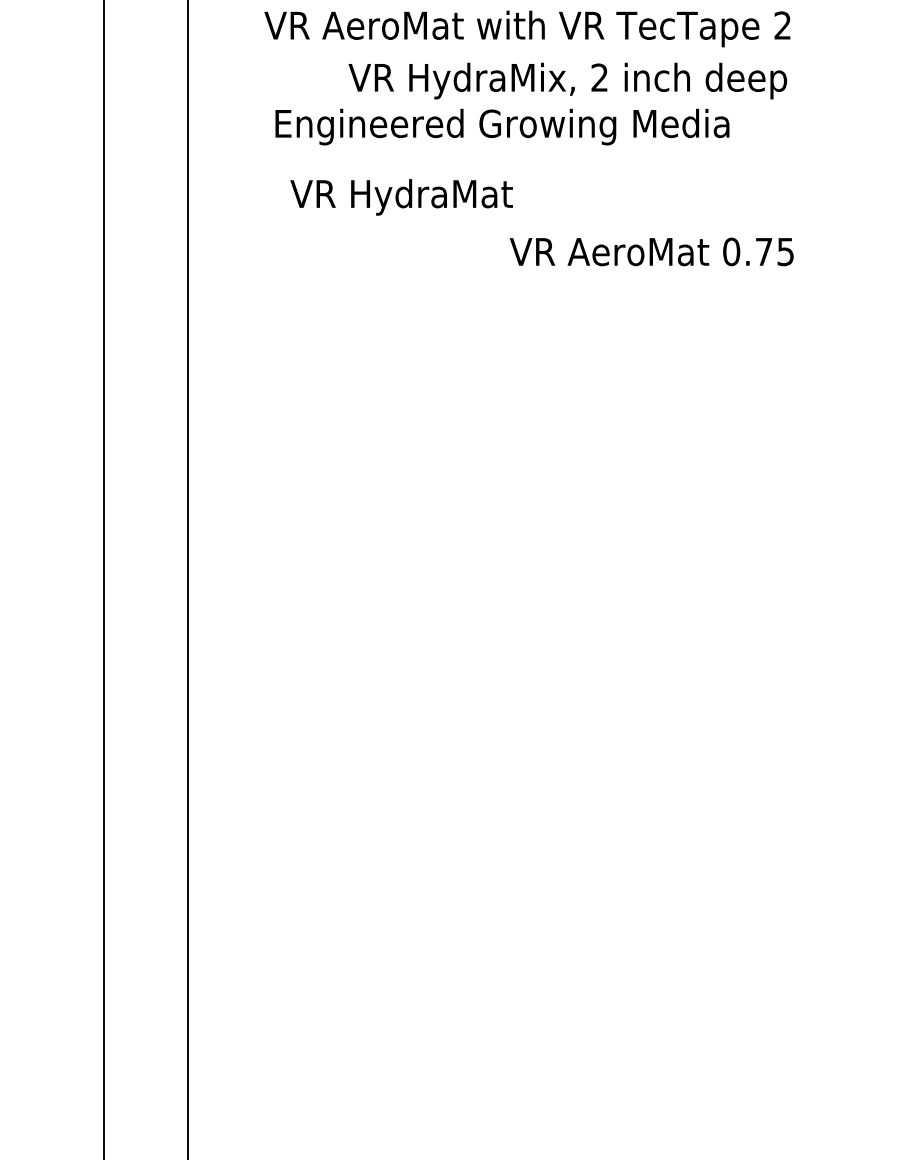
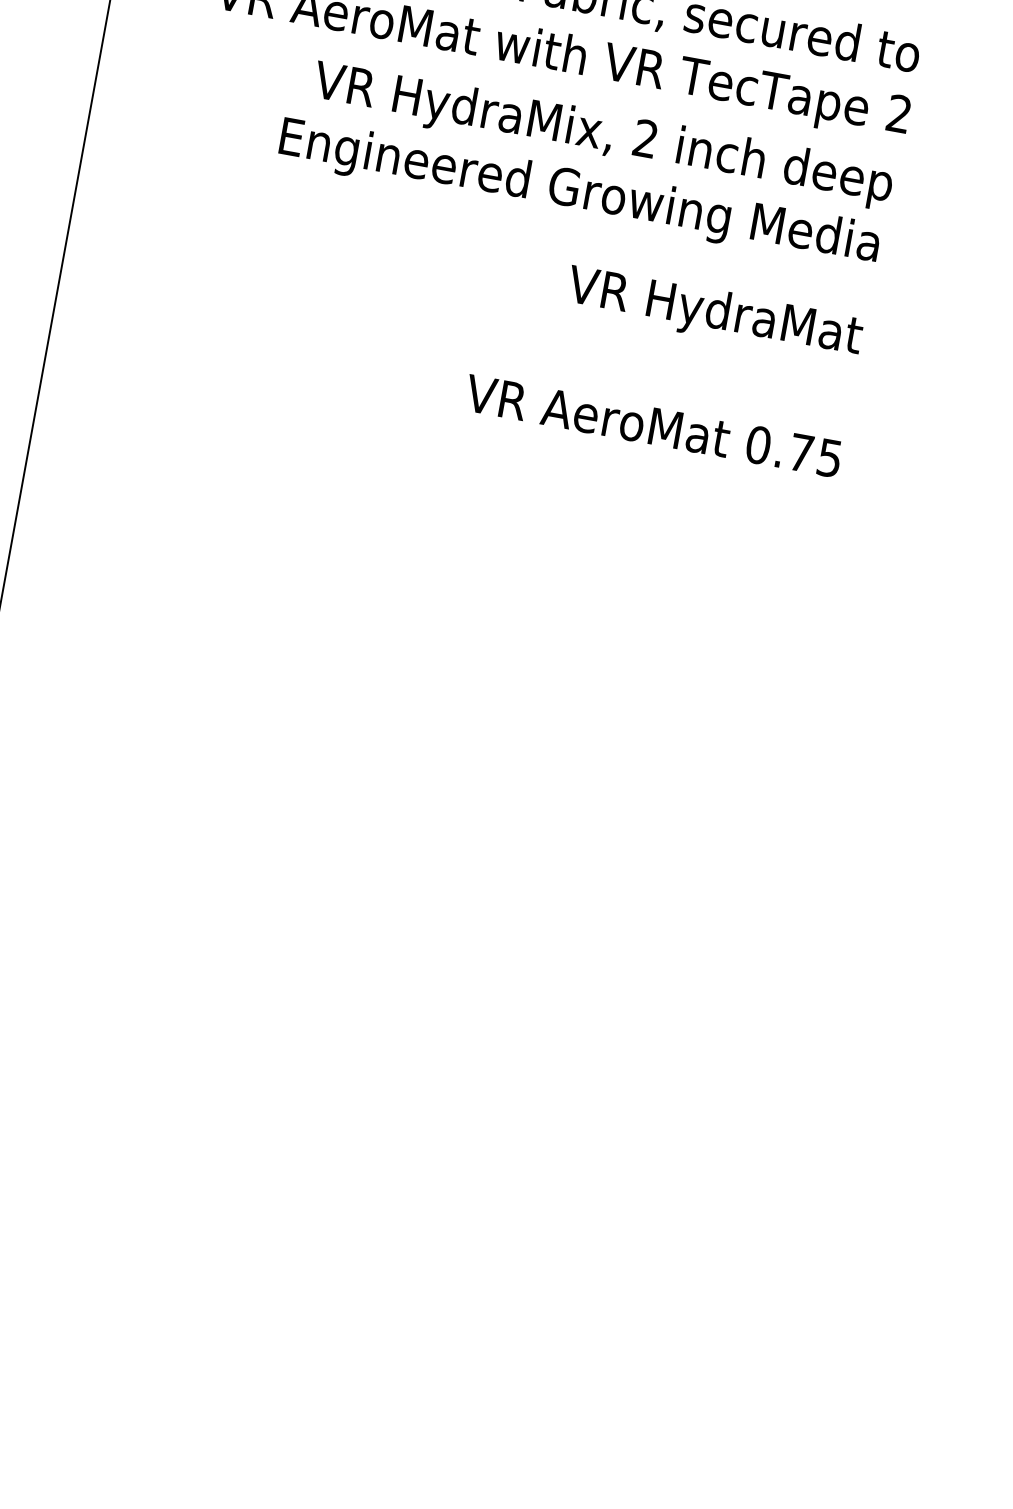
text: (502, 126) -> (579, 193), moved
text: (401, 197) -> (714, 314), moved
text: (651, 251) -> (653, 425), moved

